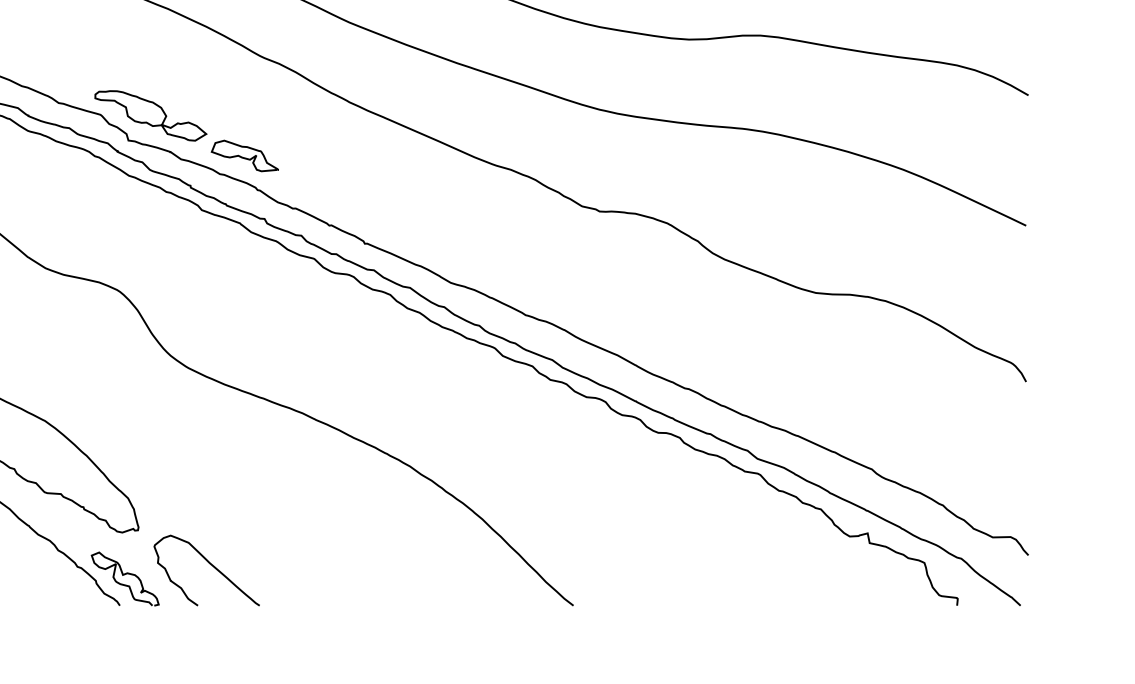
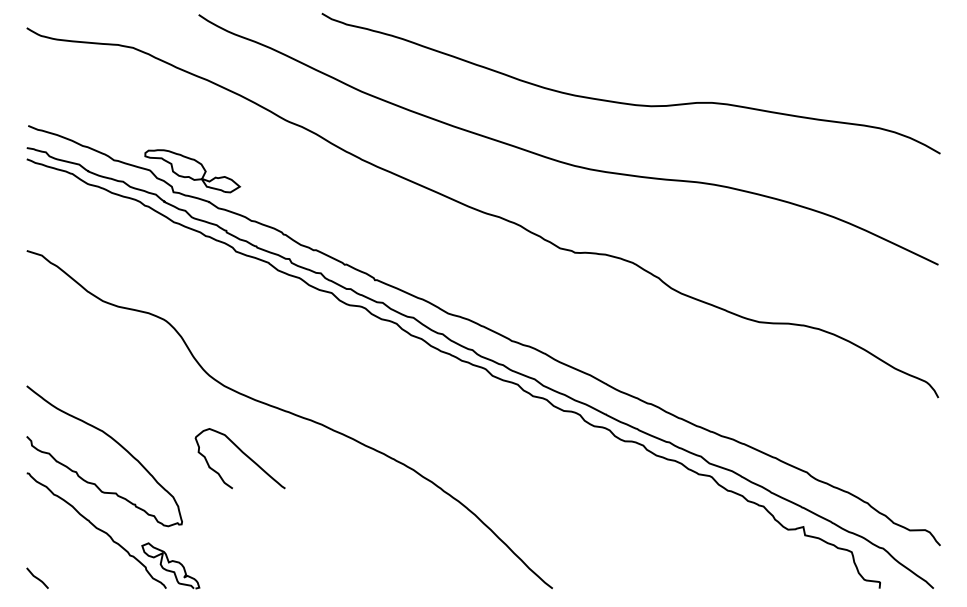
part: (244, 156) -> (272, 205), removed
curve: (210, 565) -> (243, 454), moved

